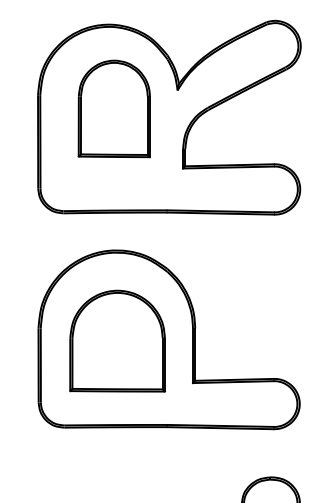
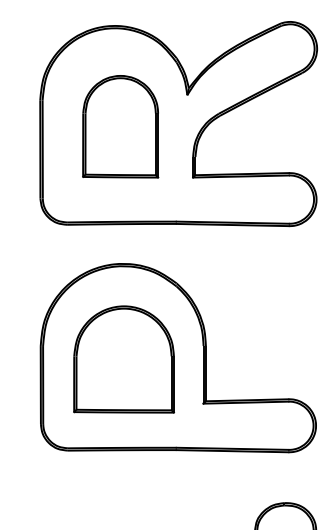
part: (114, 108) -> (120, 126), moved

